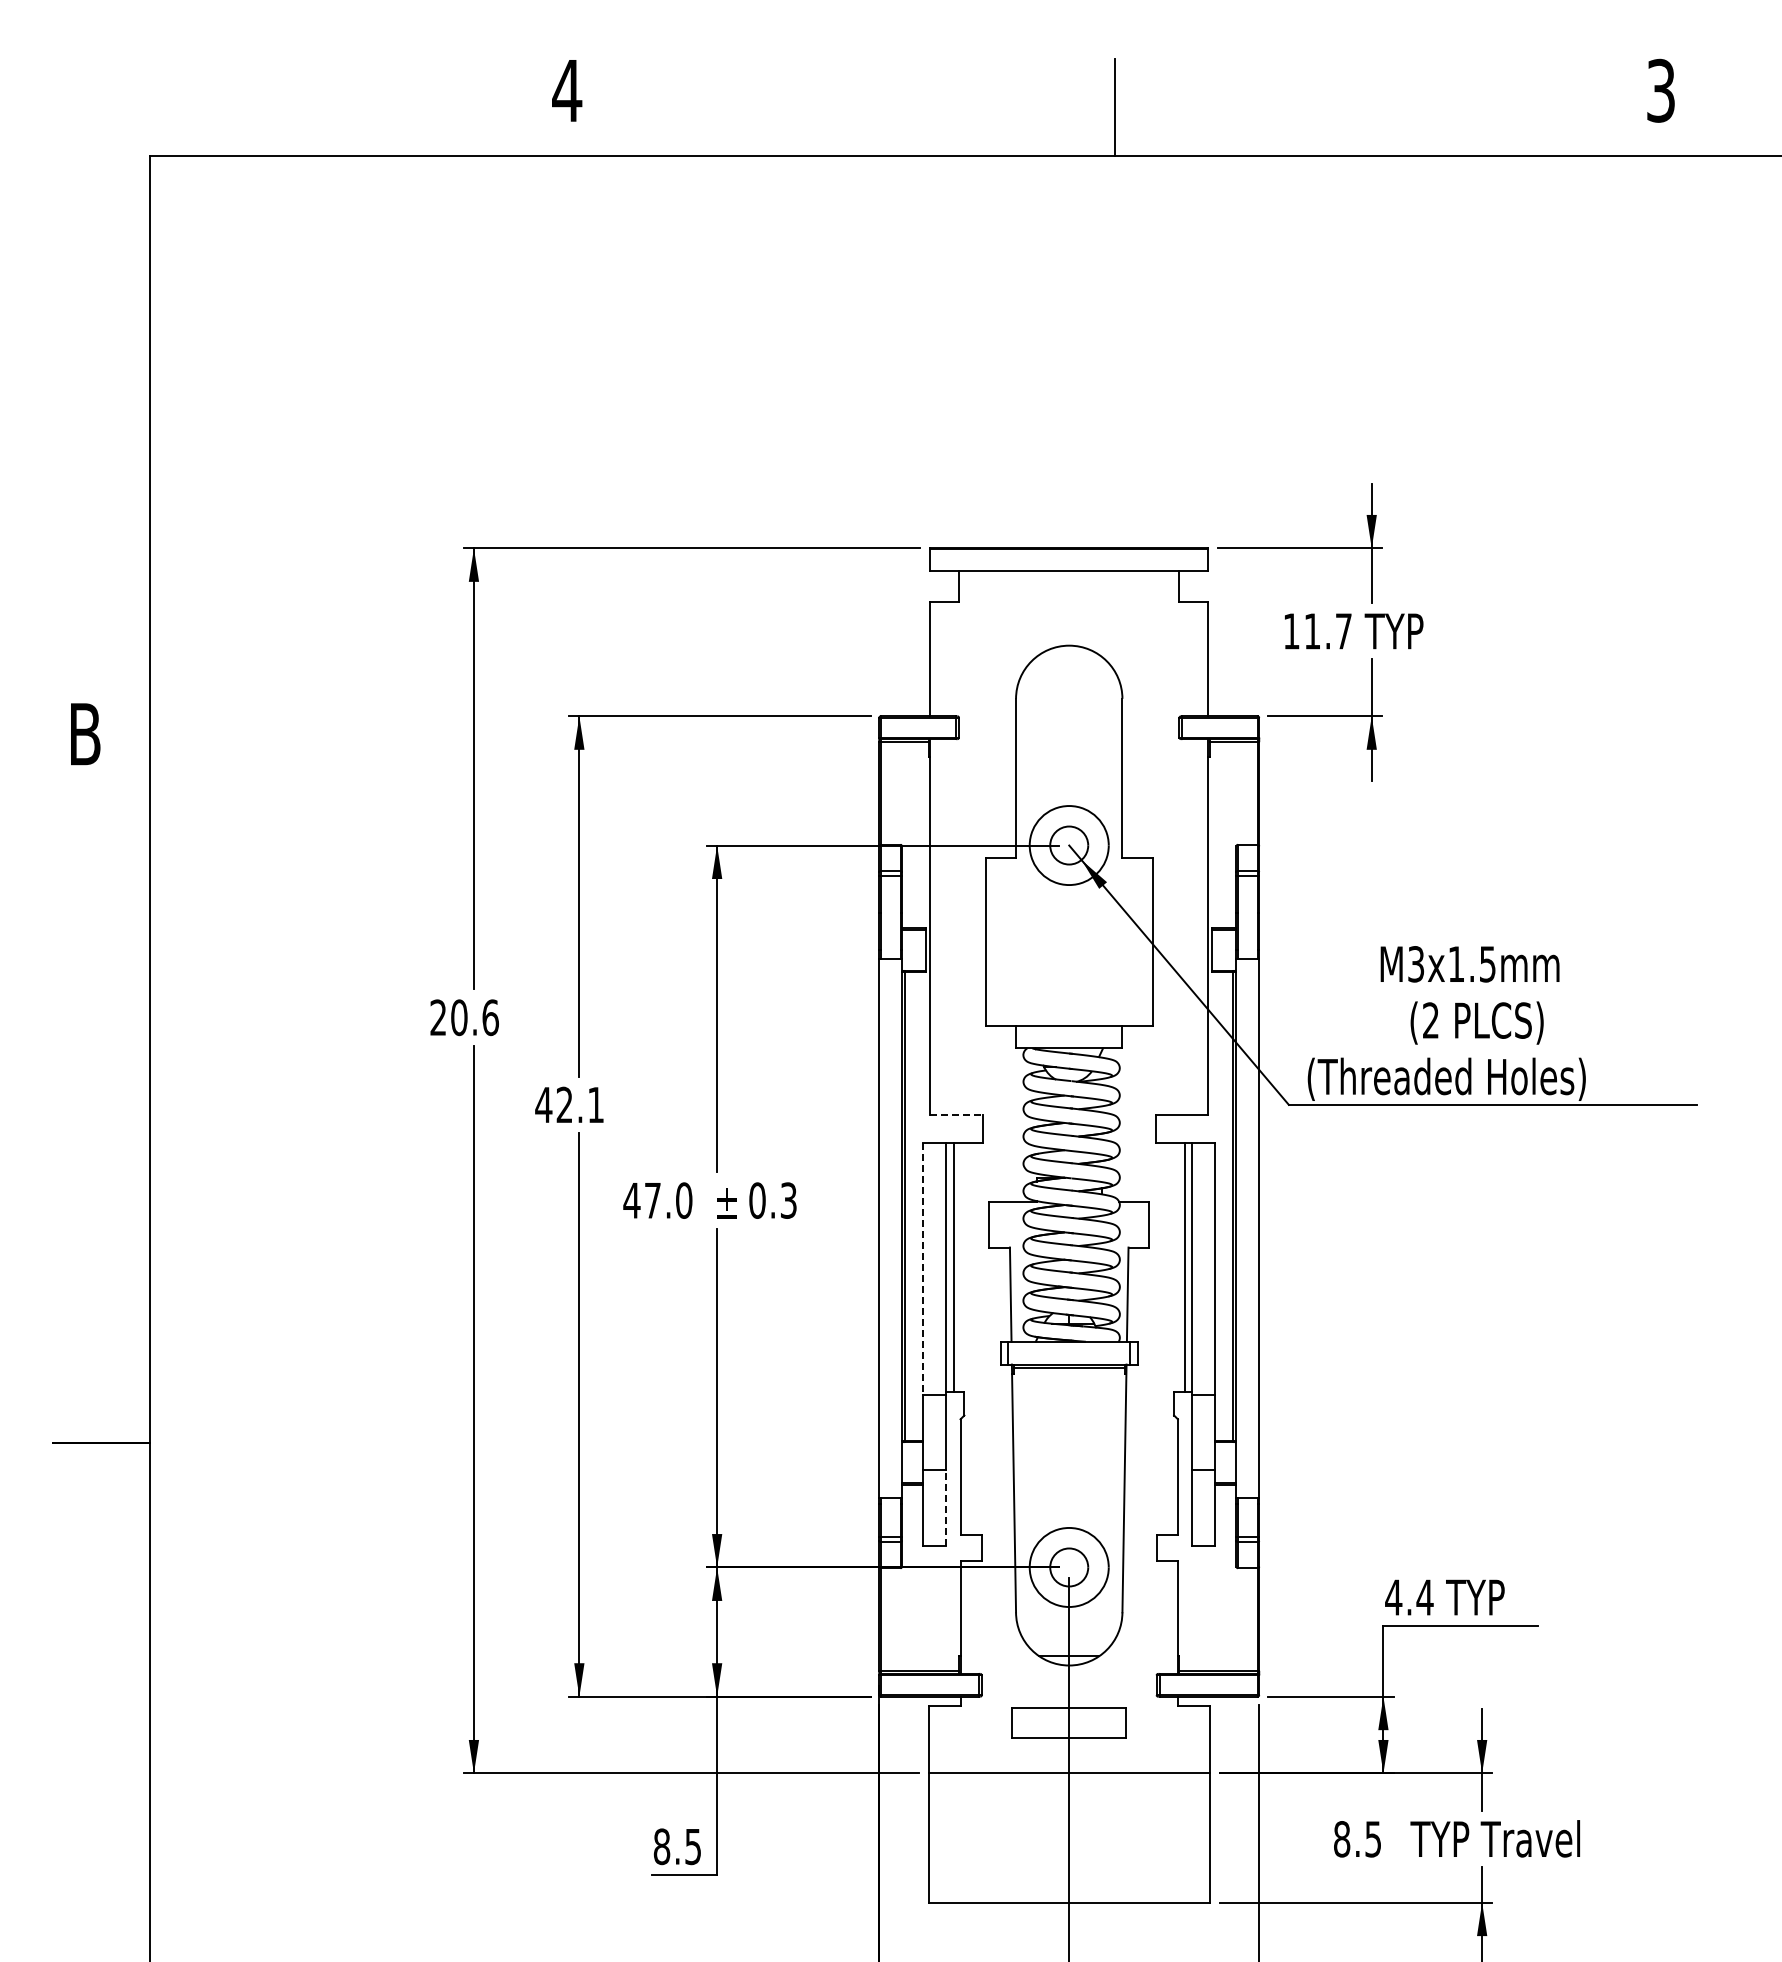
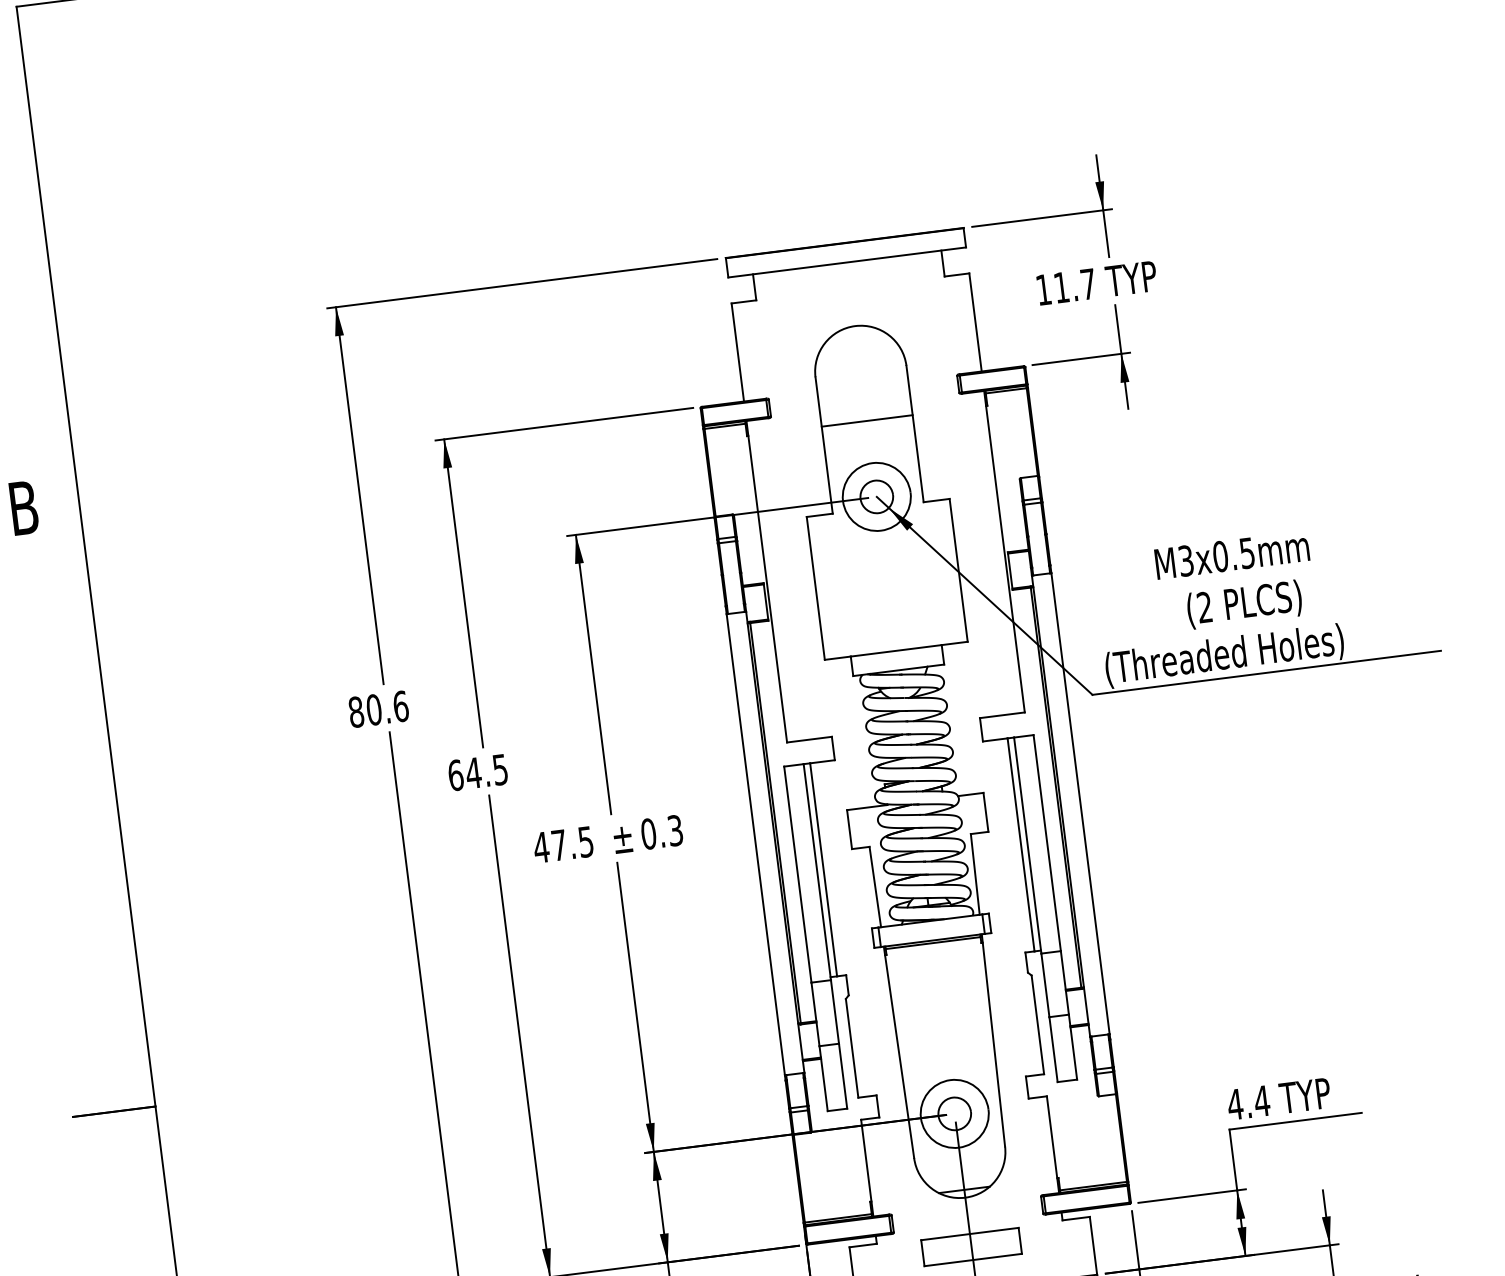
line: (1069, 756) -> (867, 420), added
text: (1456, 964) -> (1220, 556), M3x1.5mm -> M3x0.5mm
text: (438, 1017) -> (356, 711), 20.6 -> 80.6
text: (569, 1104) -> (477, 772), 42.1 -> 64.5
line: (956, 1115) -> (809, 739), dashed -> solid
text: (684, 1200) -> (586, 841), 47.0 -> 47.5
line: (923, 1269) -> (798, 874), dashed -> solid
line: (946, 1507) -> (843, 1075), dashed -> solid

